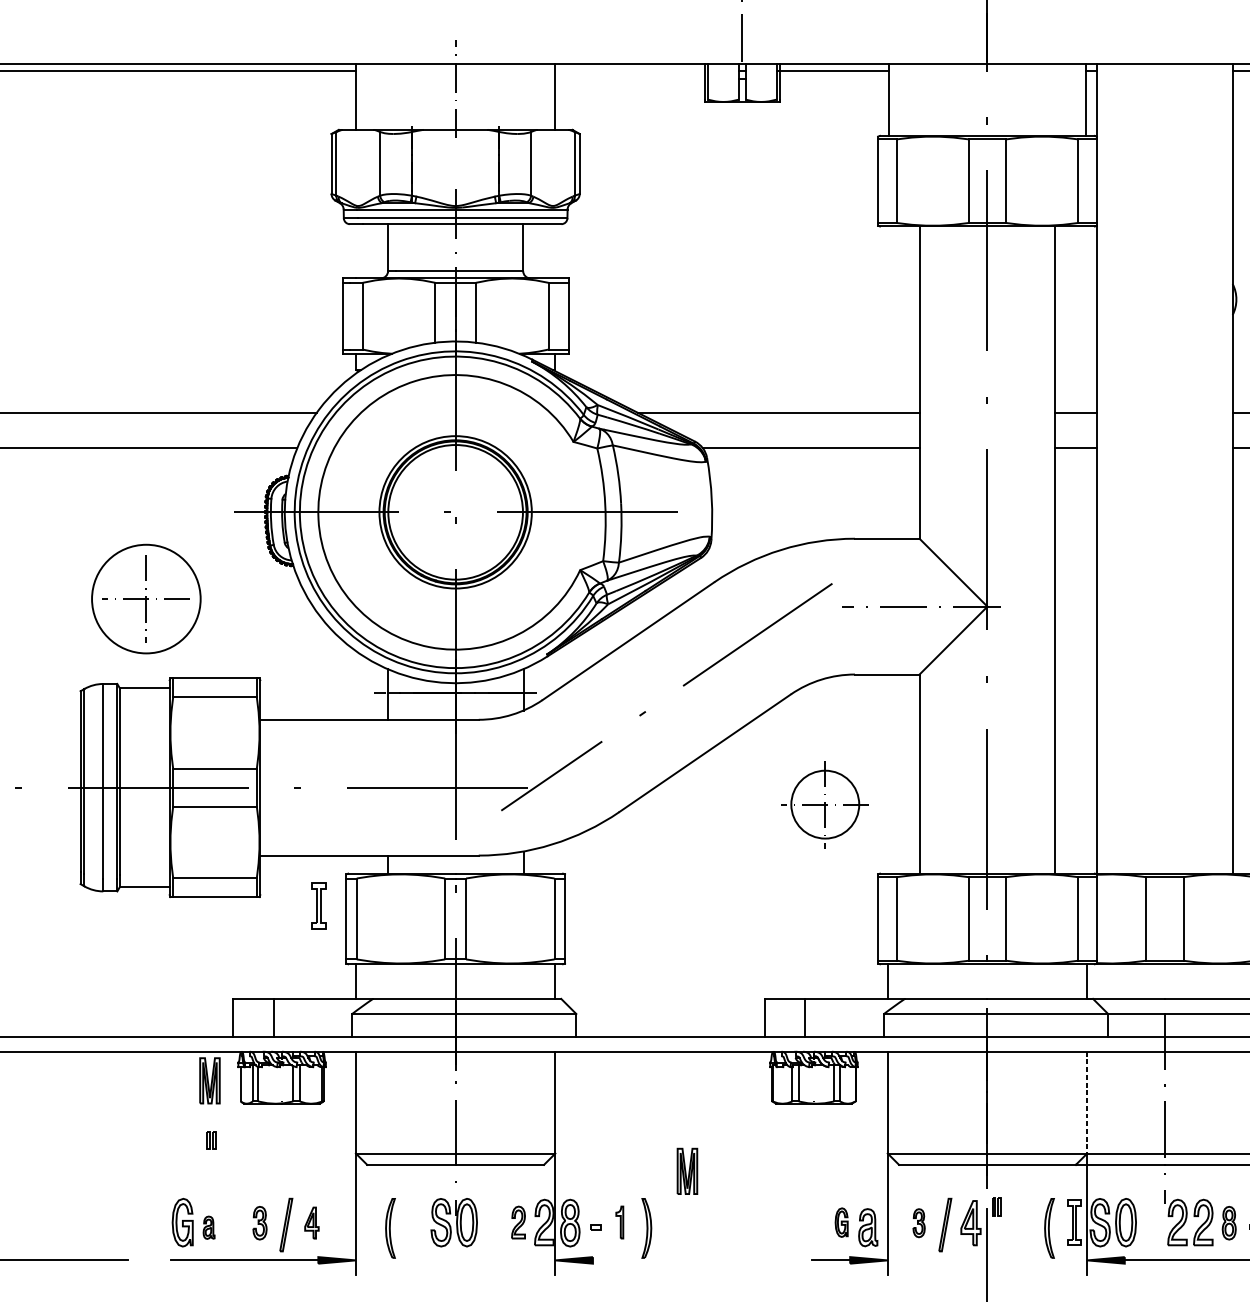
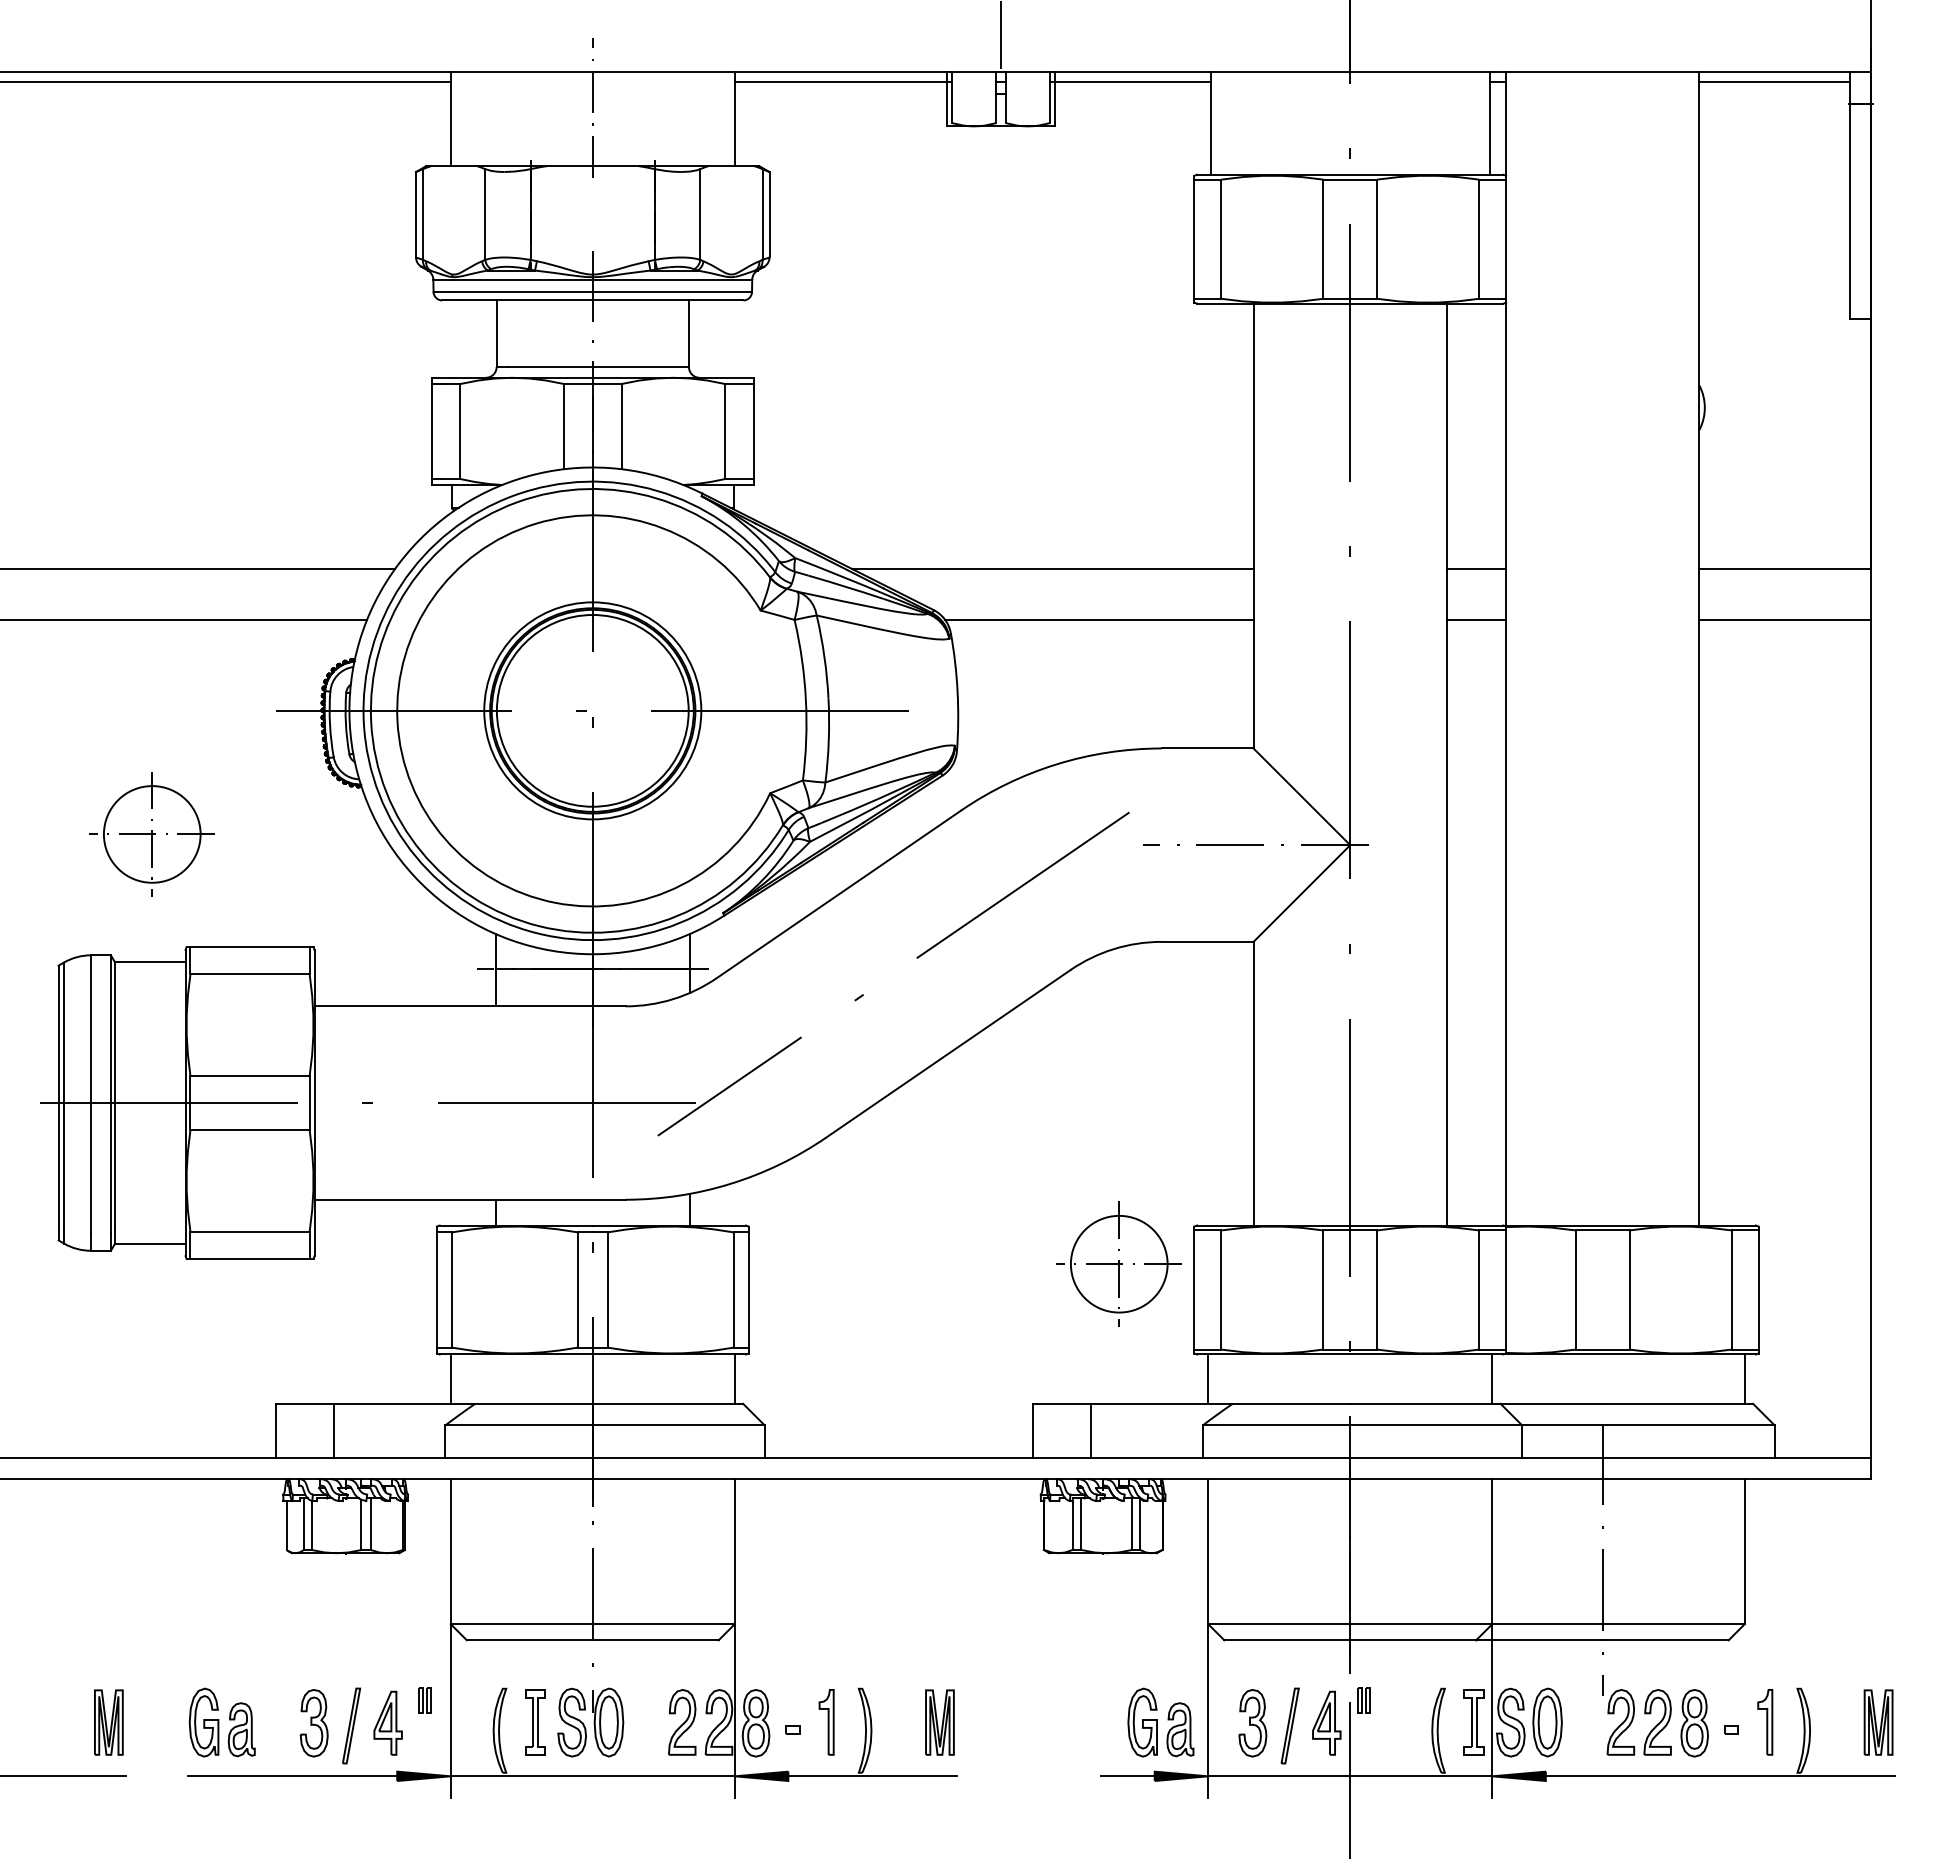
line: (631, 71) -> (843, 82), added
circle: (145, 599) -> (151, 834), size x0.62
part: (824, 804) -> (1118, 1263), moved
part: (319, 905) -> (535, 1722), moved
part: (209, 1080) -> (108, 1722), moved
line: (1087, 1102) -> (1492, 1551), dashed -> solid
part: (211, 1140) -> (424, 1700), moved
part: (687, 1171) -> (939, 1722), moved
part: (311, 1222) -> (387, 1722), size x1.43
part: (518, 1222) -> (682, 1722), size x1.43
part: (619, 1222) -> (826, 1722), size x1.43
part: (841, 1222) -> (1142, 1722), size x1.67
part: (259, 1223) -> (313, 1723), size x1.43
part: (918, 1223) -> (1252, 1723), size x1.67
part: (1229, 1223) -> (1694, 1723), size x1.43
part: (209, 1227) -> (241, 1729), size x1.67
line: (455, 1260) -> (592, 1776), added
line: (652, 1260) -> (872, 1776), added
line: (987, 1260) -> (1350, 1776), added

